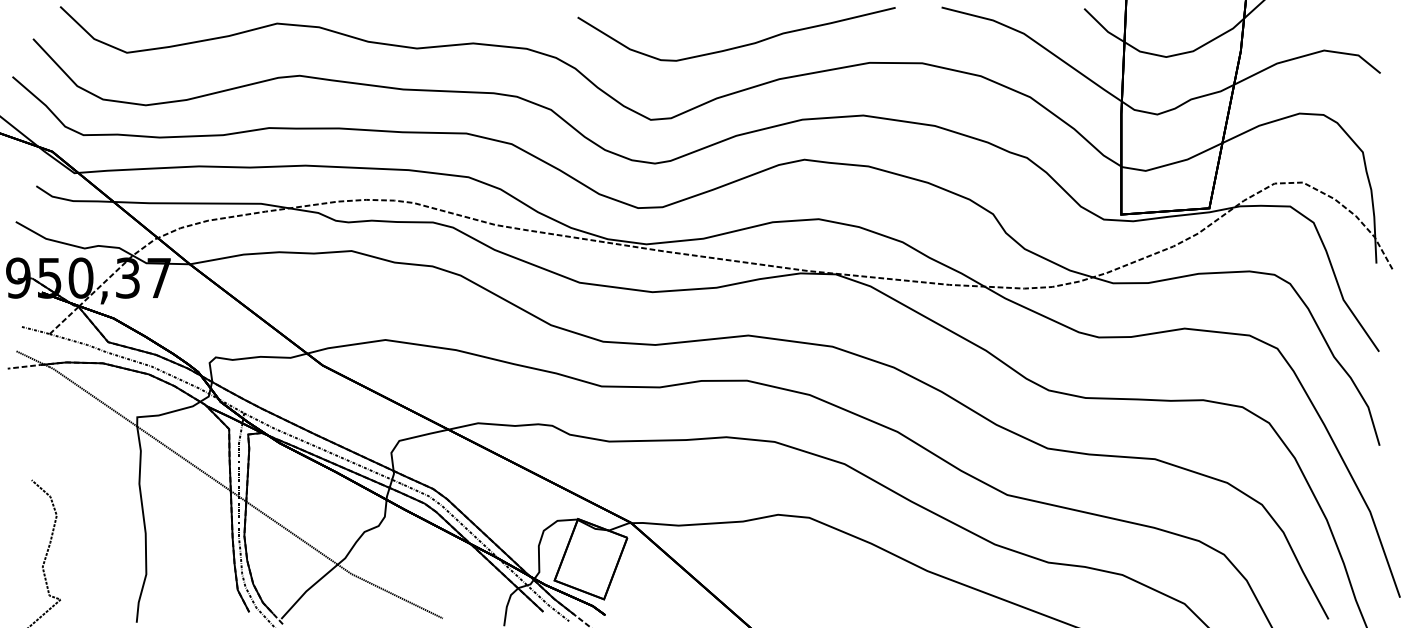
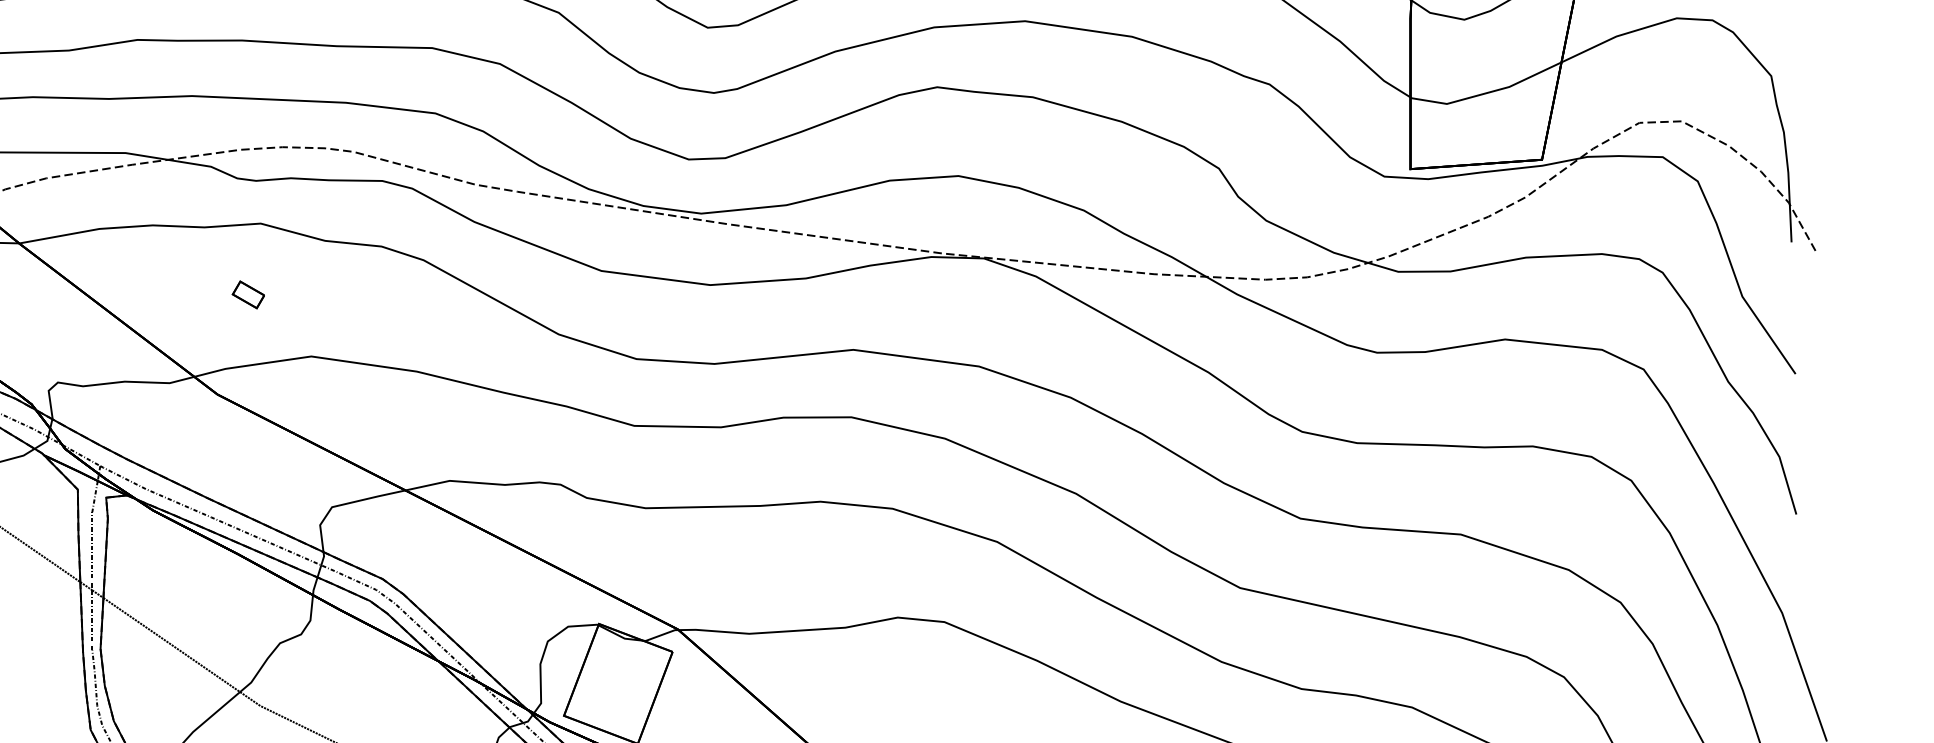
part: (342, 298) -> (247, 294), added

